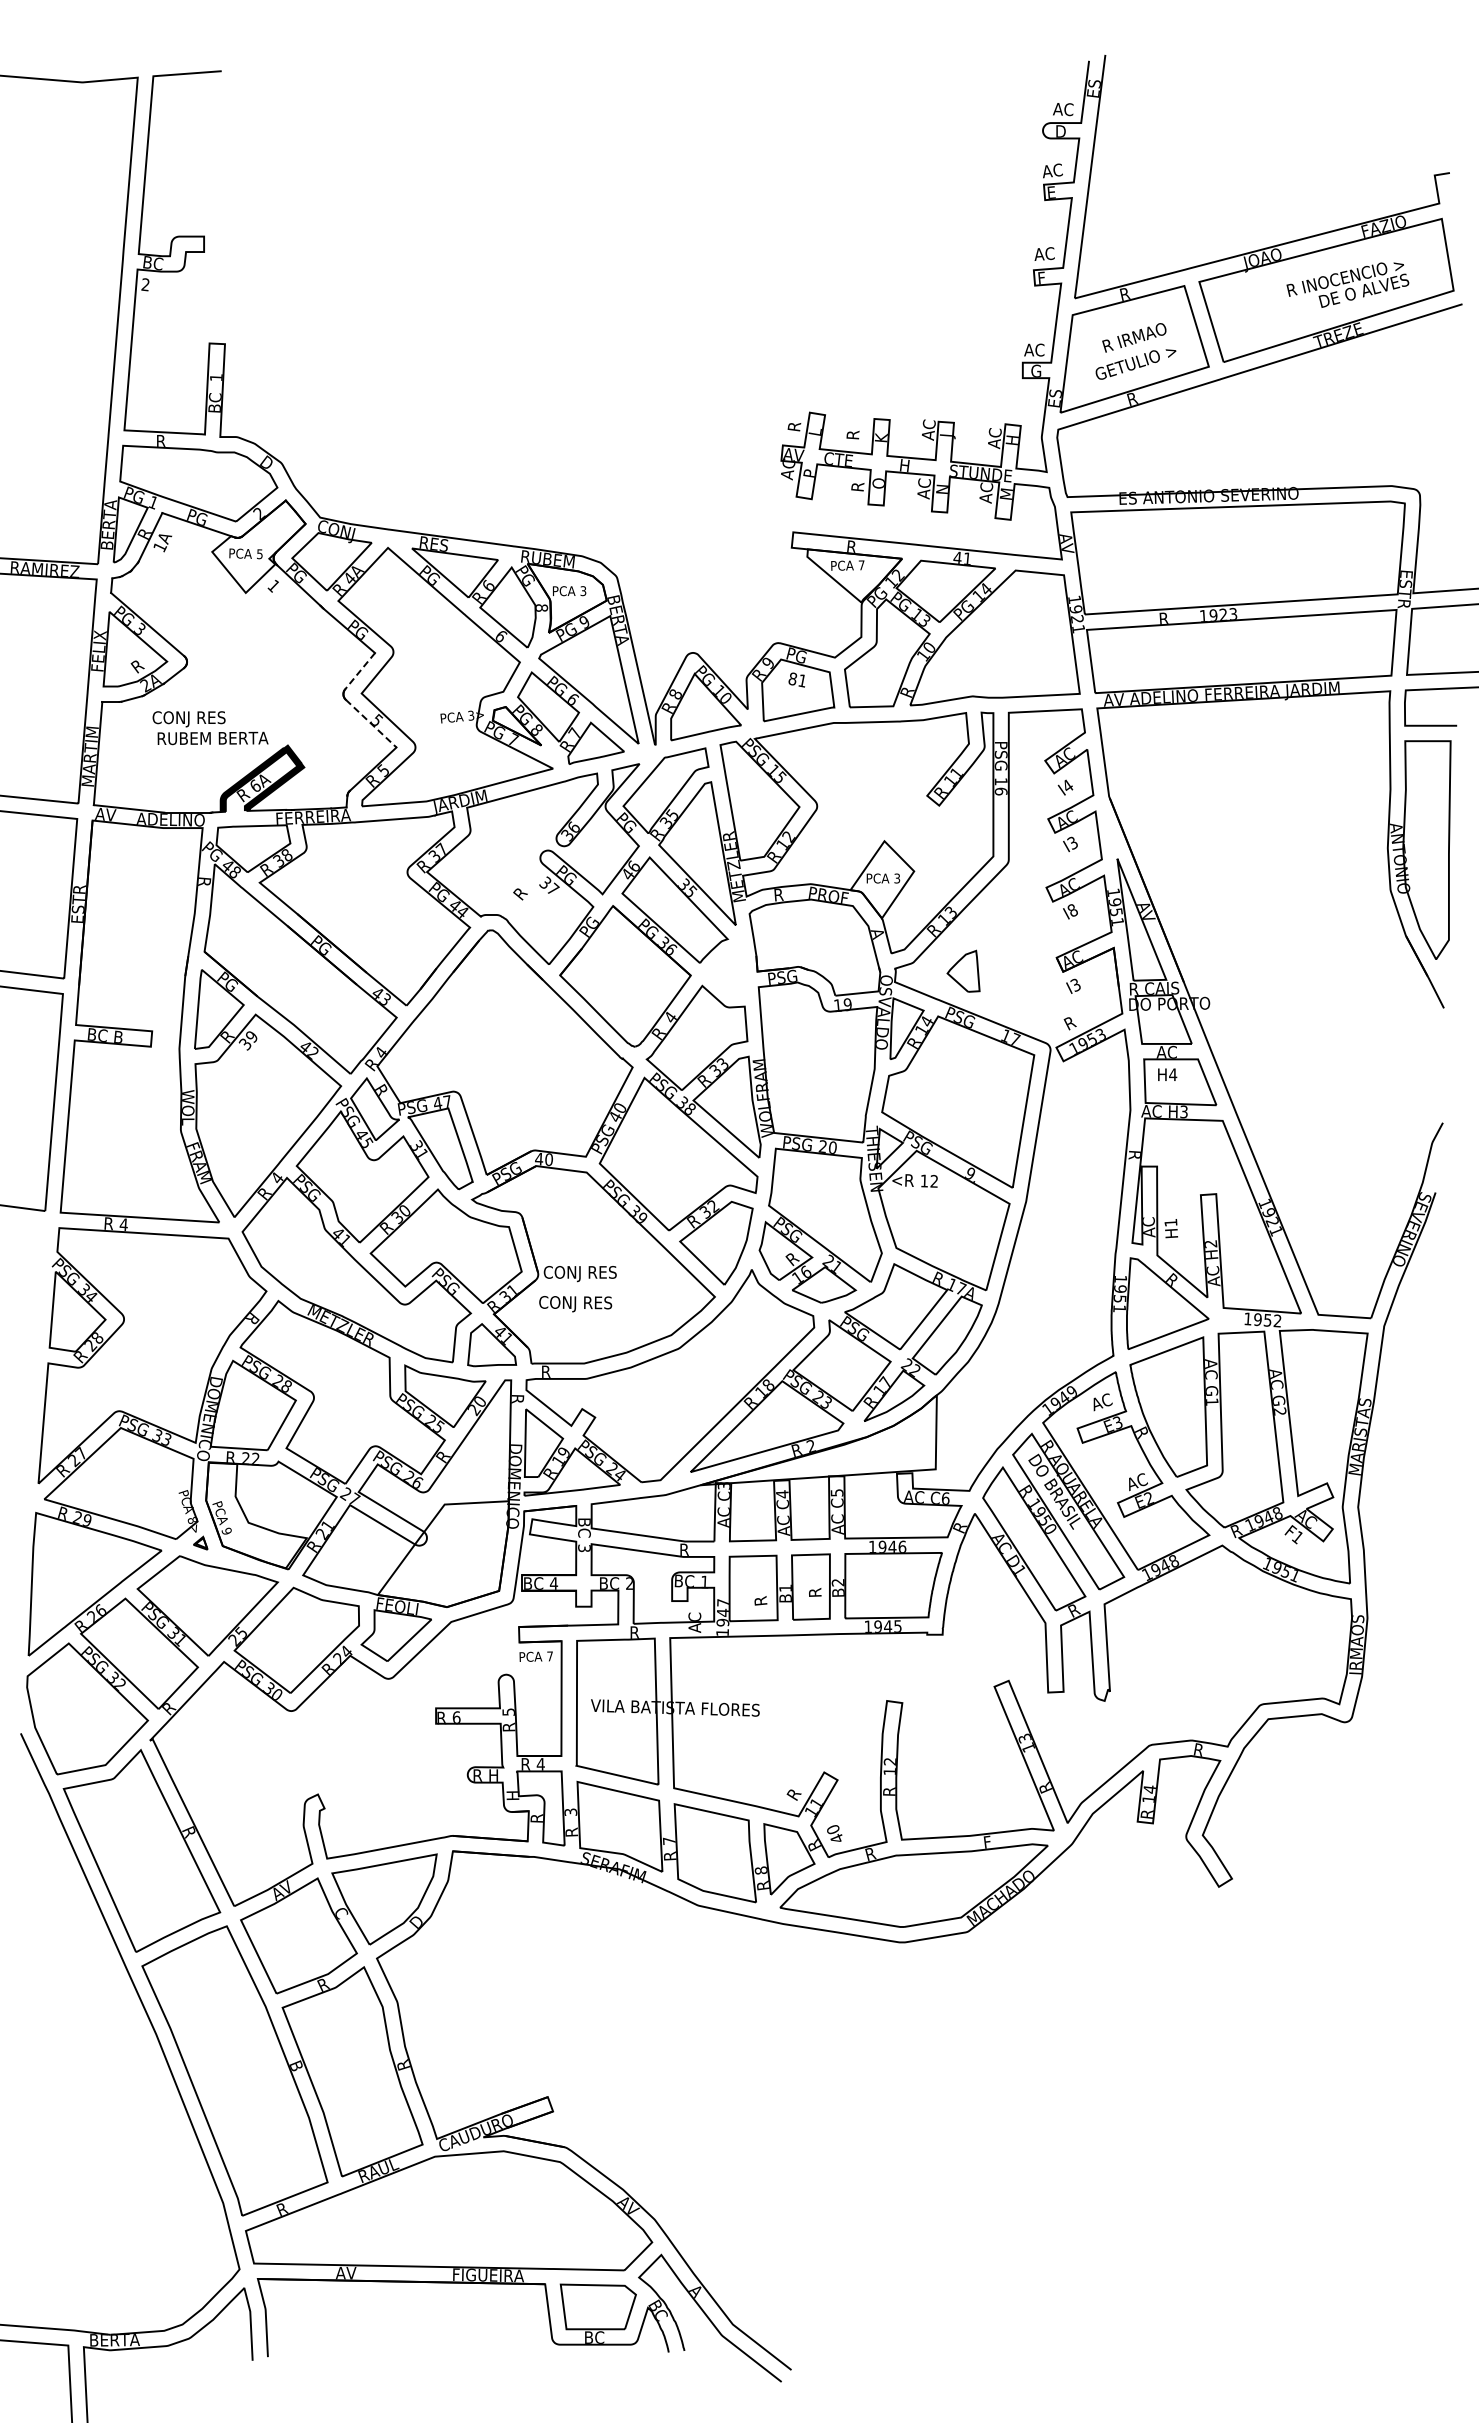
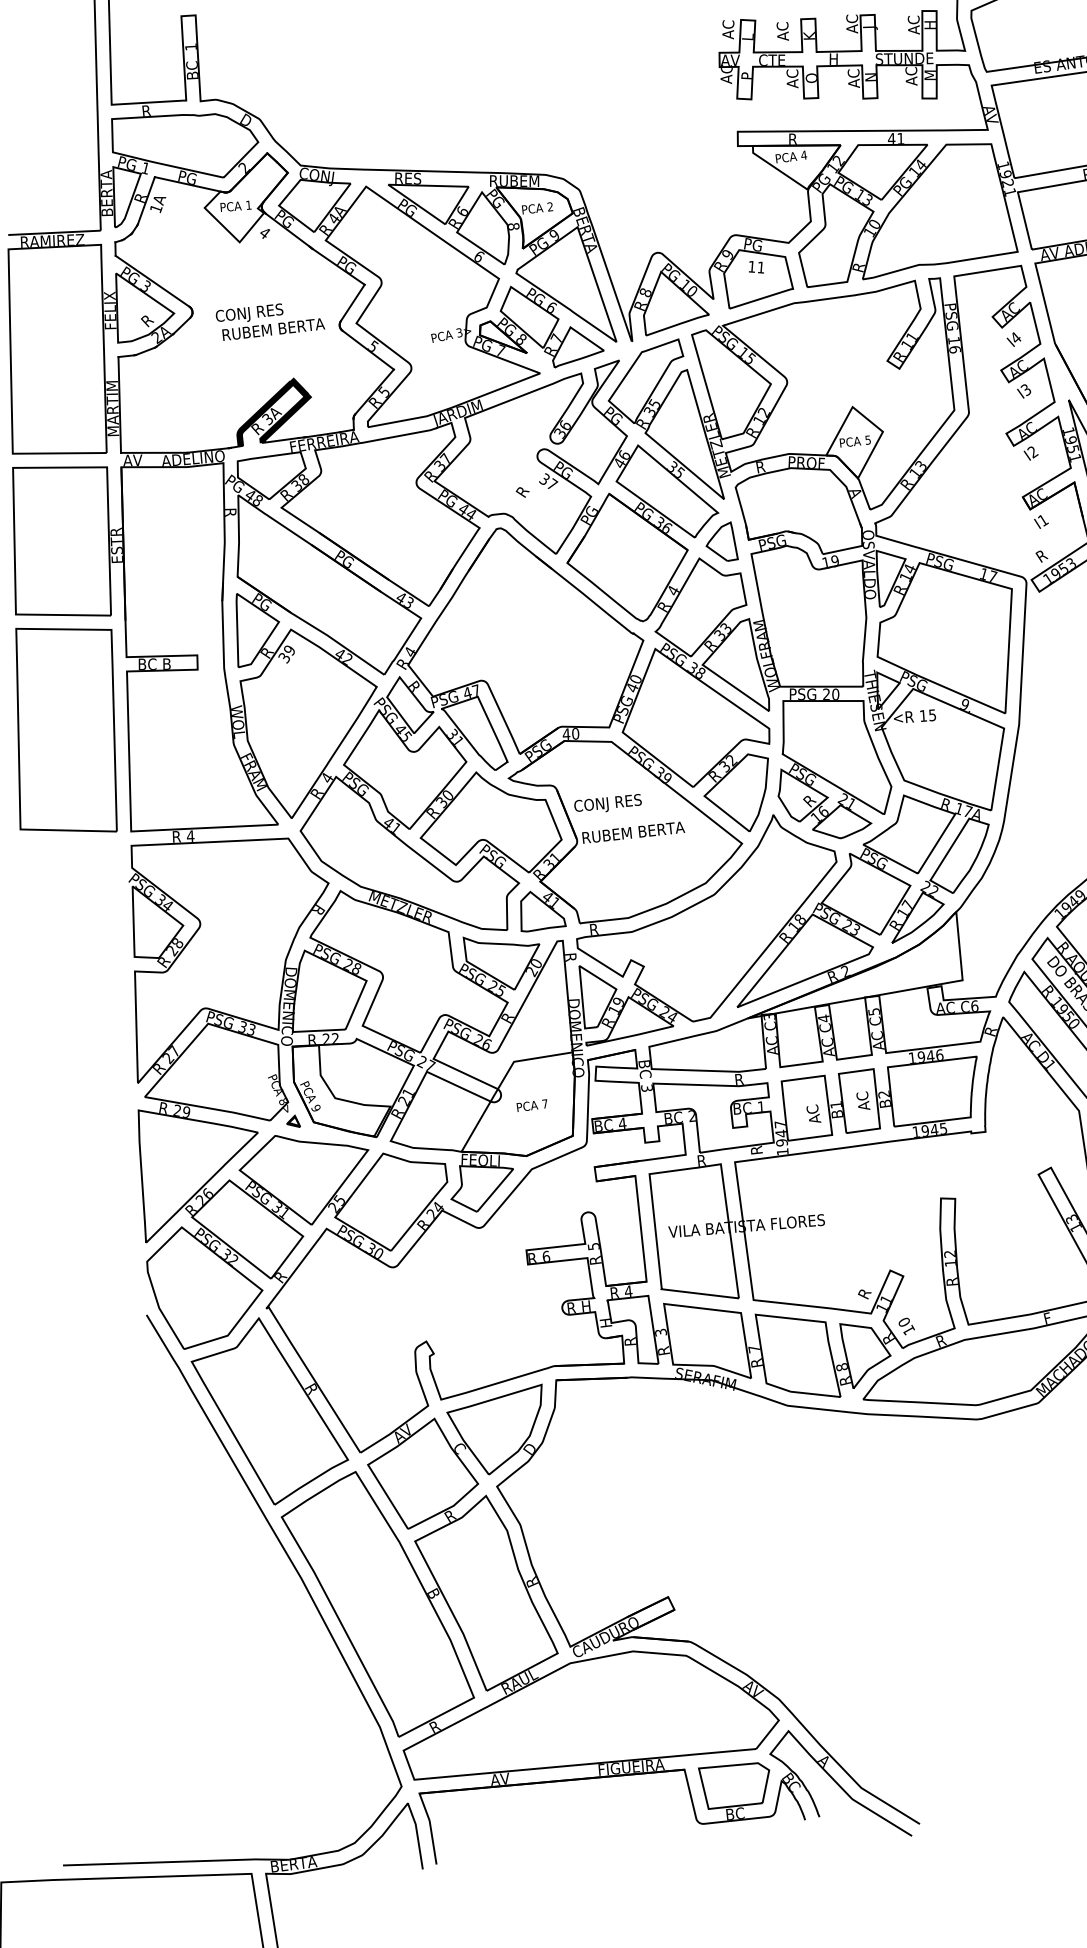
text: (794, 421) -> (727, 29), R -> AC
text: (853, 429) -> (782, 31), R -> AC
text: (858, 481) -> (792, 78), R -> AC
text: (259, 554) -> (248, 205), 5 -> 1
text: (861, 565) -> (803, 155), 7 -> 4
text: (273, 585) -> (264, 232), 1 -> 4
text: (583, 591) -> (550, 207), 3 -> 2
line: (359, 671) -> (352, 303), dashed -> solid
text: (792, 678) -> (751, 266), 81 -> 11
line: (371, 723) -> (368, 349), dashed -> solid
text: (210, 728) -> (270, 320), moved
text: (254, 785) -> (266, 418), 6A -> 3A
text: (896, 877) -> (867, 439), 3 -> 5
text: (1072, 910) -> (1032, 452), I8 -> I2
part: (963, 970) -> (721, 541), moved
text: (1075, 984) -> (1042, 519), I3 -> I1
text: (933, 1181) -> (931, 715), 12 -> 15
text: (599, 1274) -> (633, 834), CONJ RES -> RUBEM BERTA
text: (575, 1304) -> (607, 804), moved
text: (814, 1587) -> (862, 1101), R -> AC
text: (760, 1595) -> (813, 1113), R -> AC
text: (694, 1622) -> (755, 1145), AC -> R
text: (535, 1656) -> (531, 1105), moved
text: (836, 1838) -> (908, 1330), 40 -> 10

